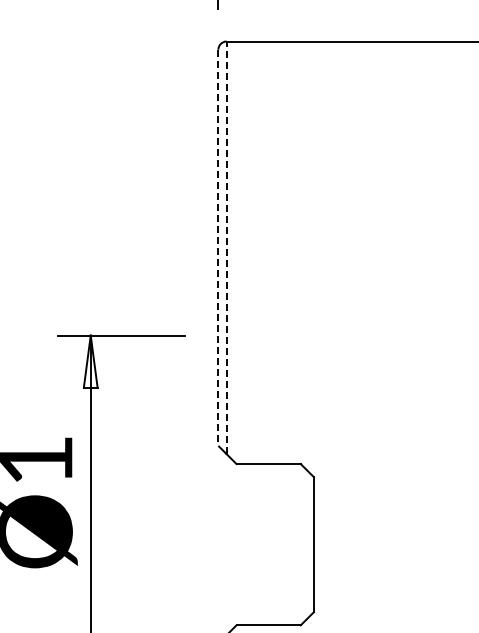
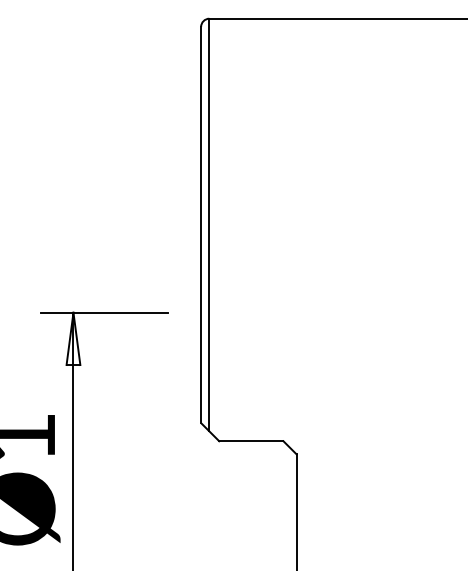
line: (226, 247) -> (209, 224), dashed -> solid
line: (218, 248) -> (201, 225), dashed -> solid

